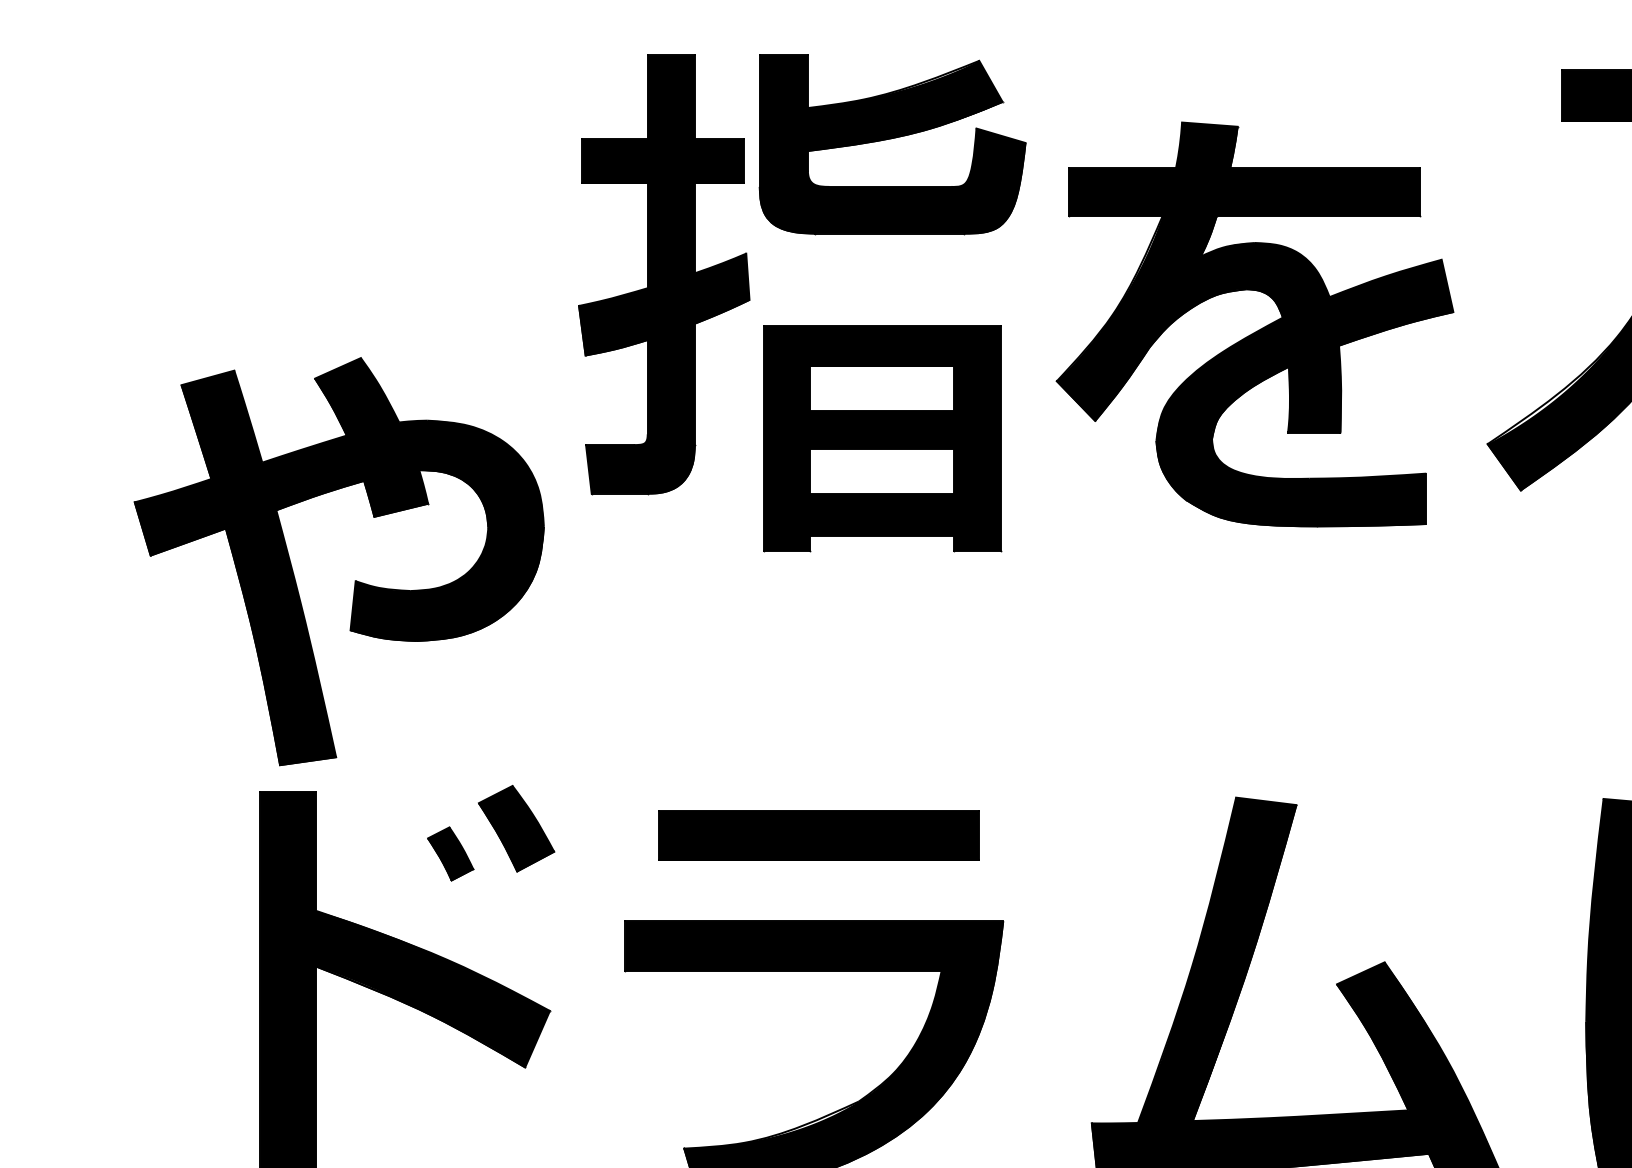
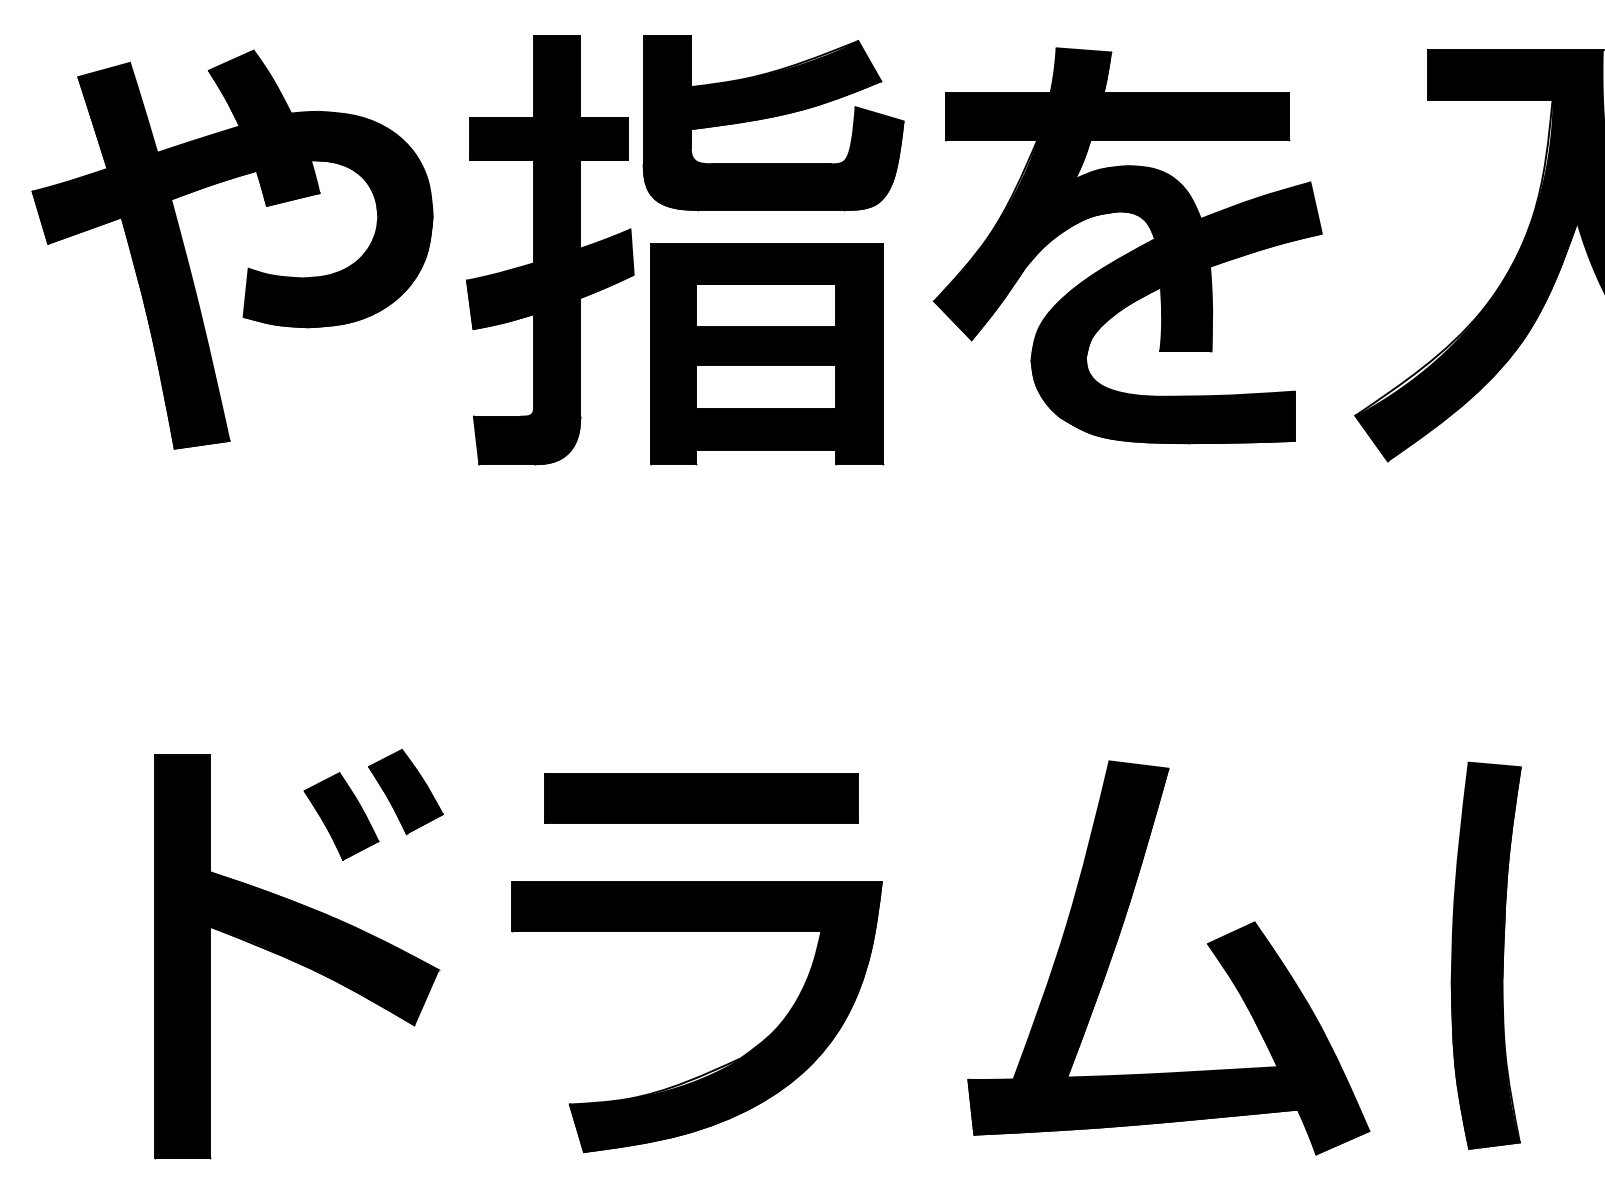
part: (1257, 330) -> (1130, 251), moved
part: (883, 438) -> (767, 354), moved
part: (355, 579) -> (248, 267), moved
part: (450, 854) -> (341, 816), size x1.67

